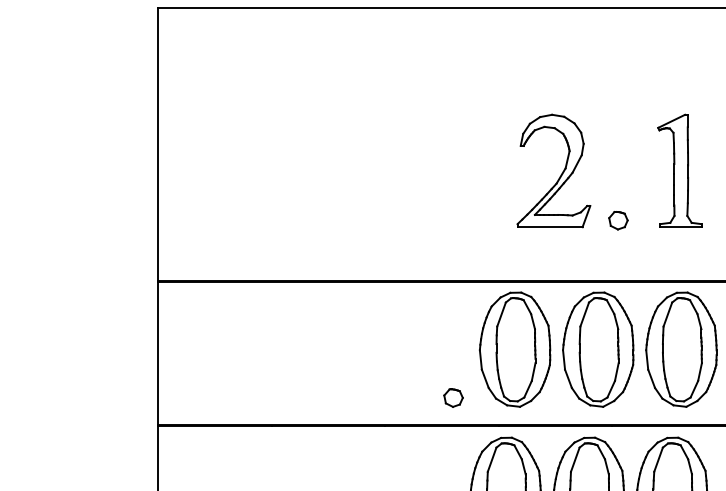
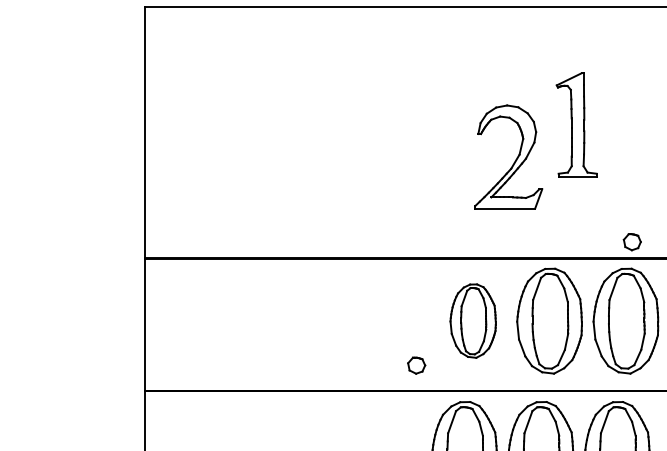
part: (679, 170) -> (576, 124), moved
part: (618, 220) -> (632, 242), moved
part: (514, 349) -> (472, 321), size x0.7

